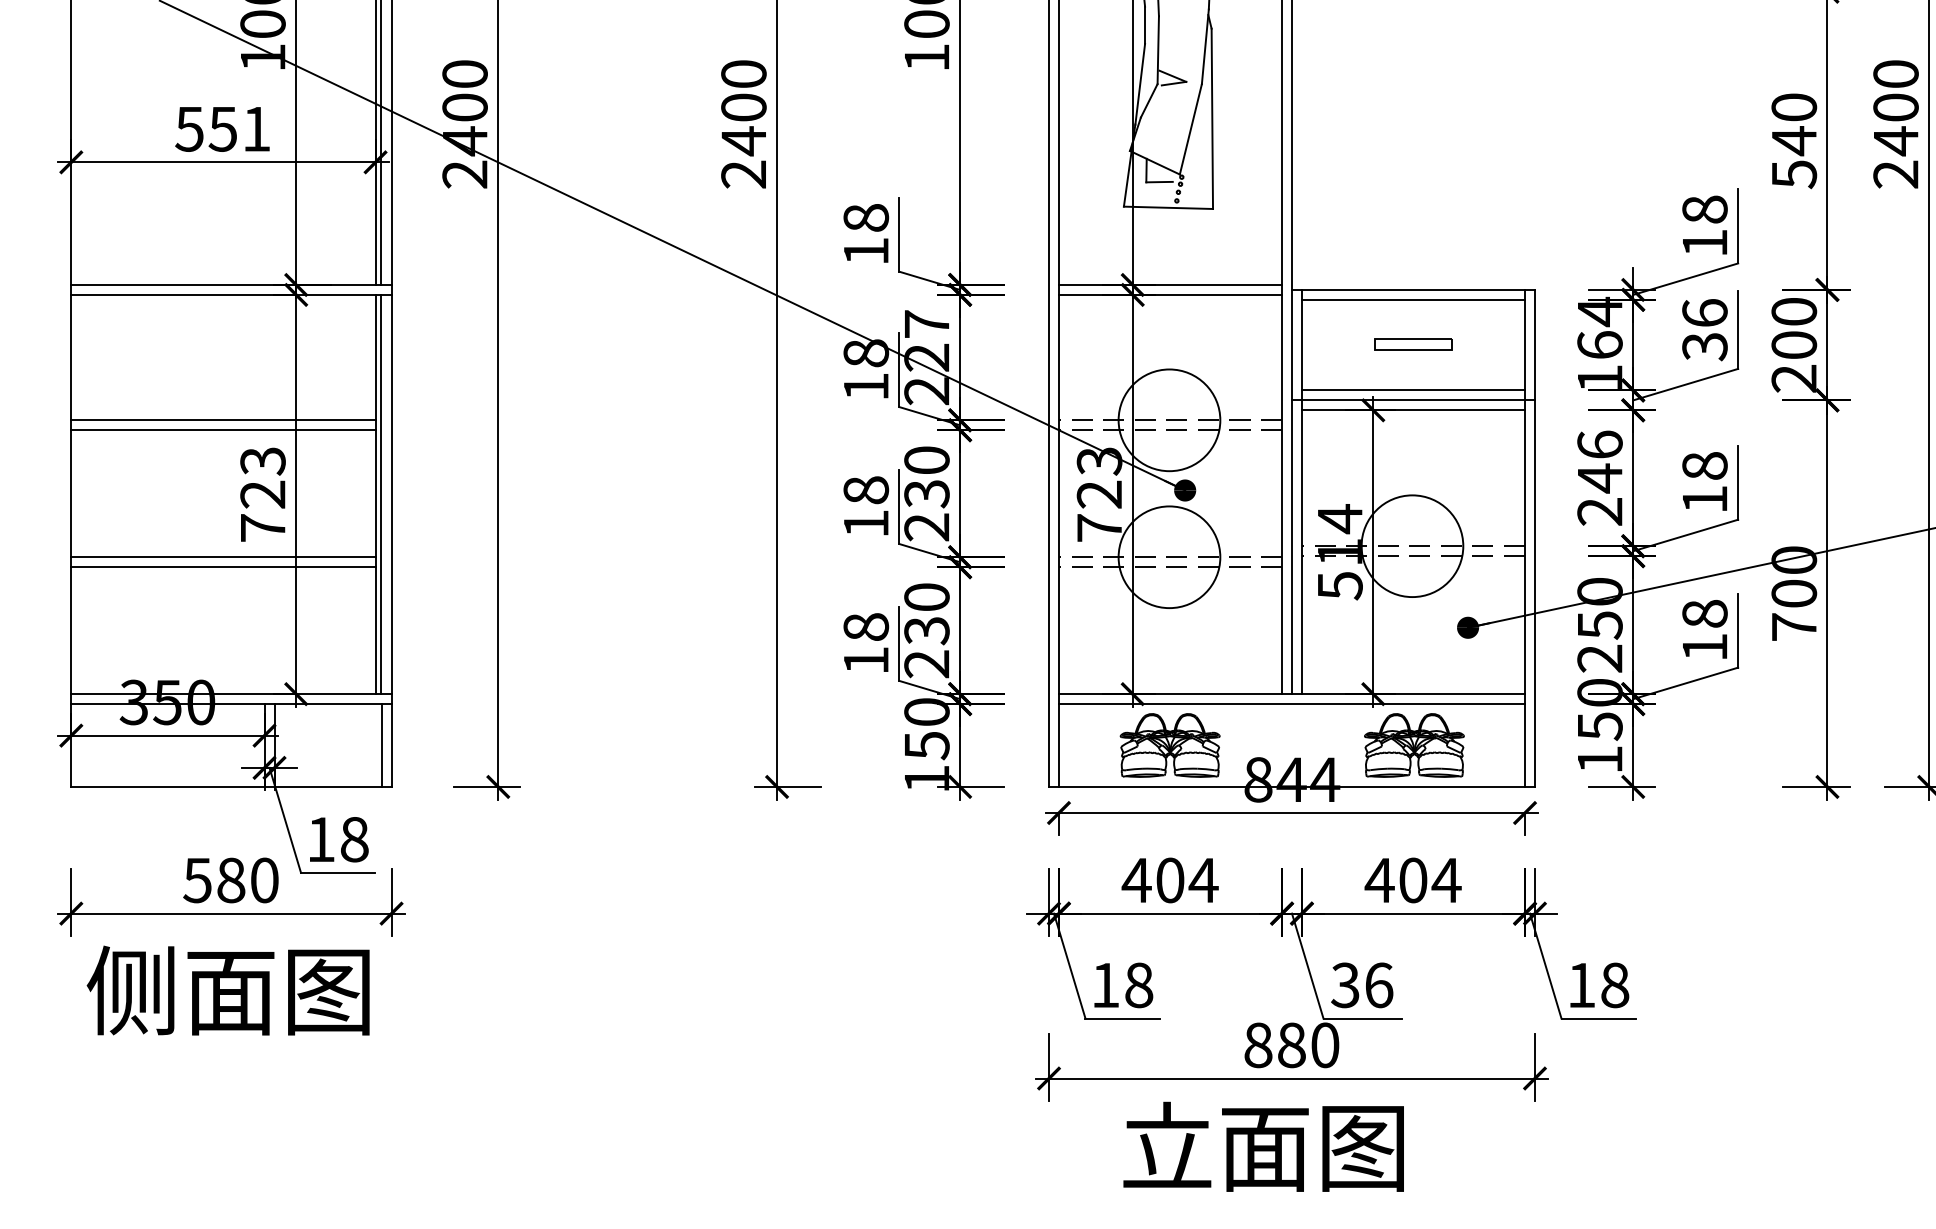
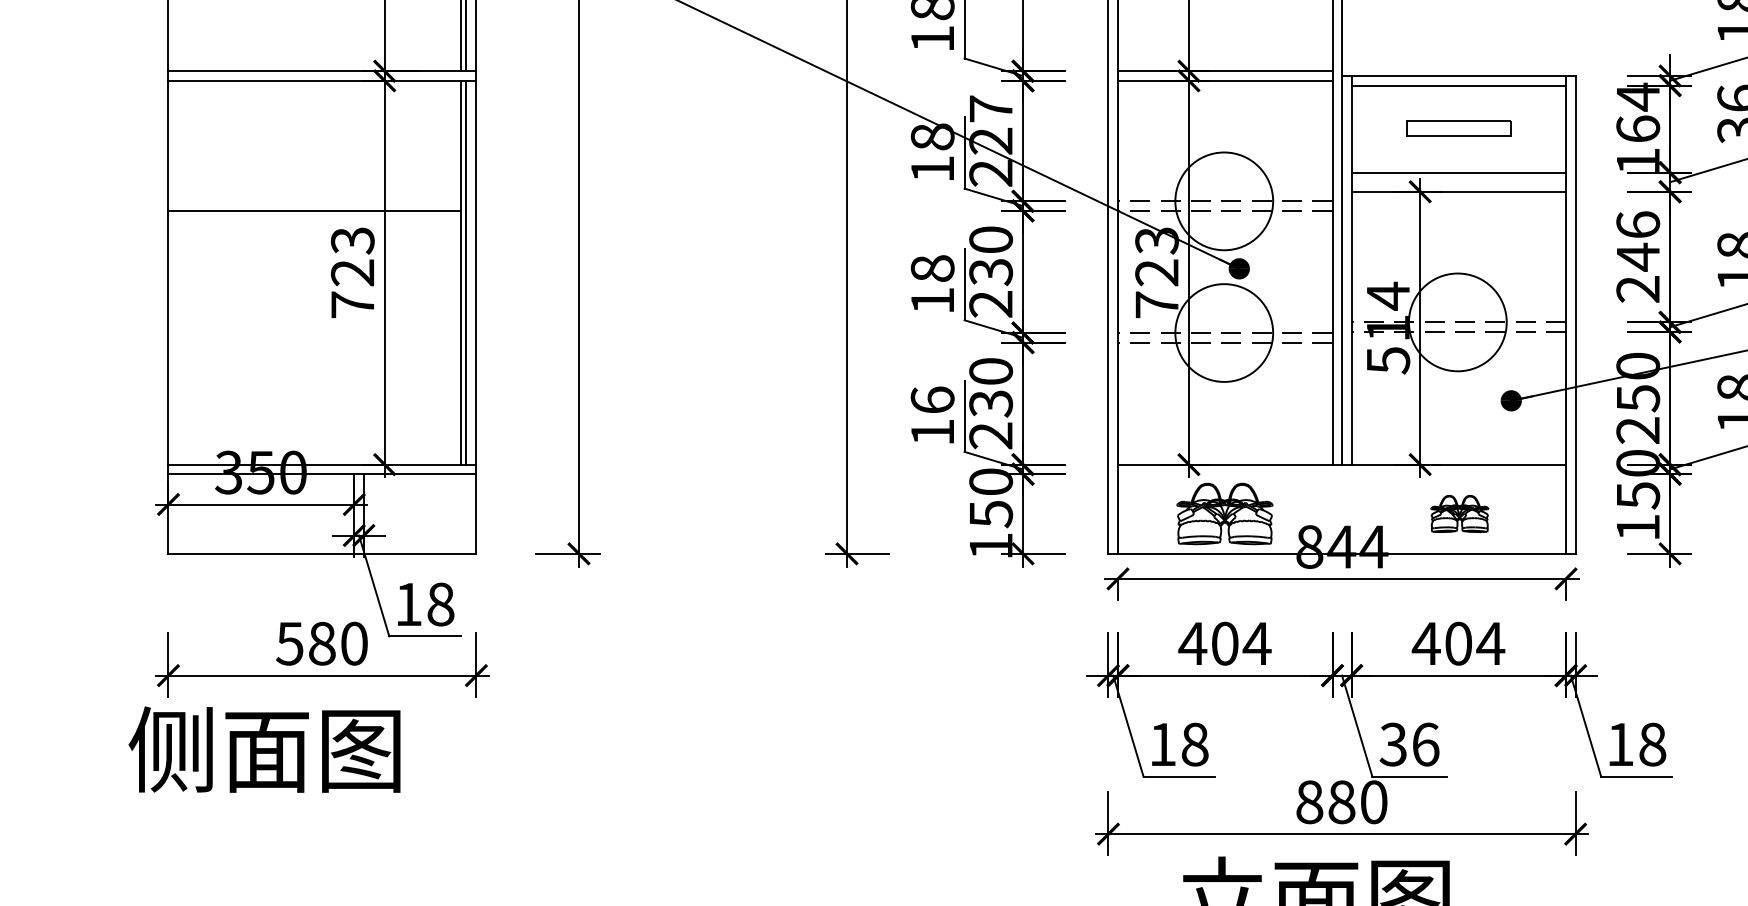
part: (1413, 344) -> (1458, 128), size x1.4
line: (1413, 400) -> (1458, 182), removed
line: (223, 420) -> (314, 201), removed
line: (223, 557) -> (314, 333), removed
line: (223, 567) -> (314, 342), removed
text: (865, 626) -> (932, 399), 18 -> 16
line: (1291, 704) -> (1341, 474), removed
line: (381, 745) -> (466, 513), removed
part: (1414, 745) -> (1459, 513), size x0.6
text: (227, 990) -> (263, 749), moved

